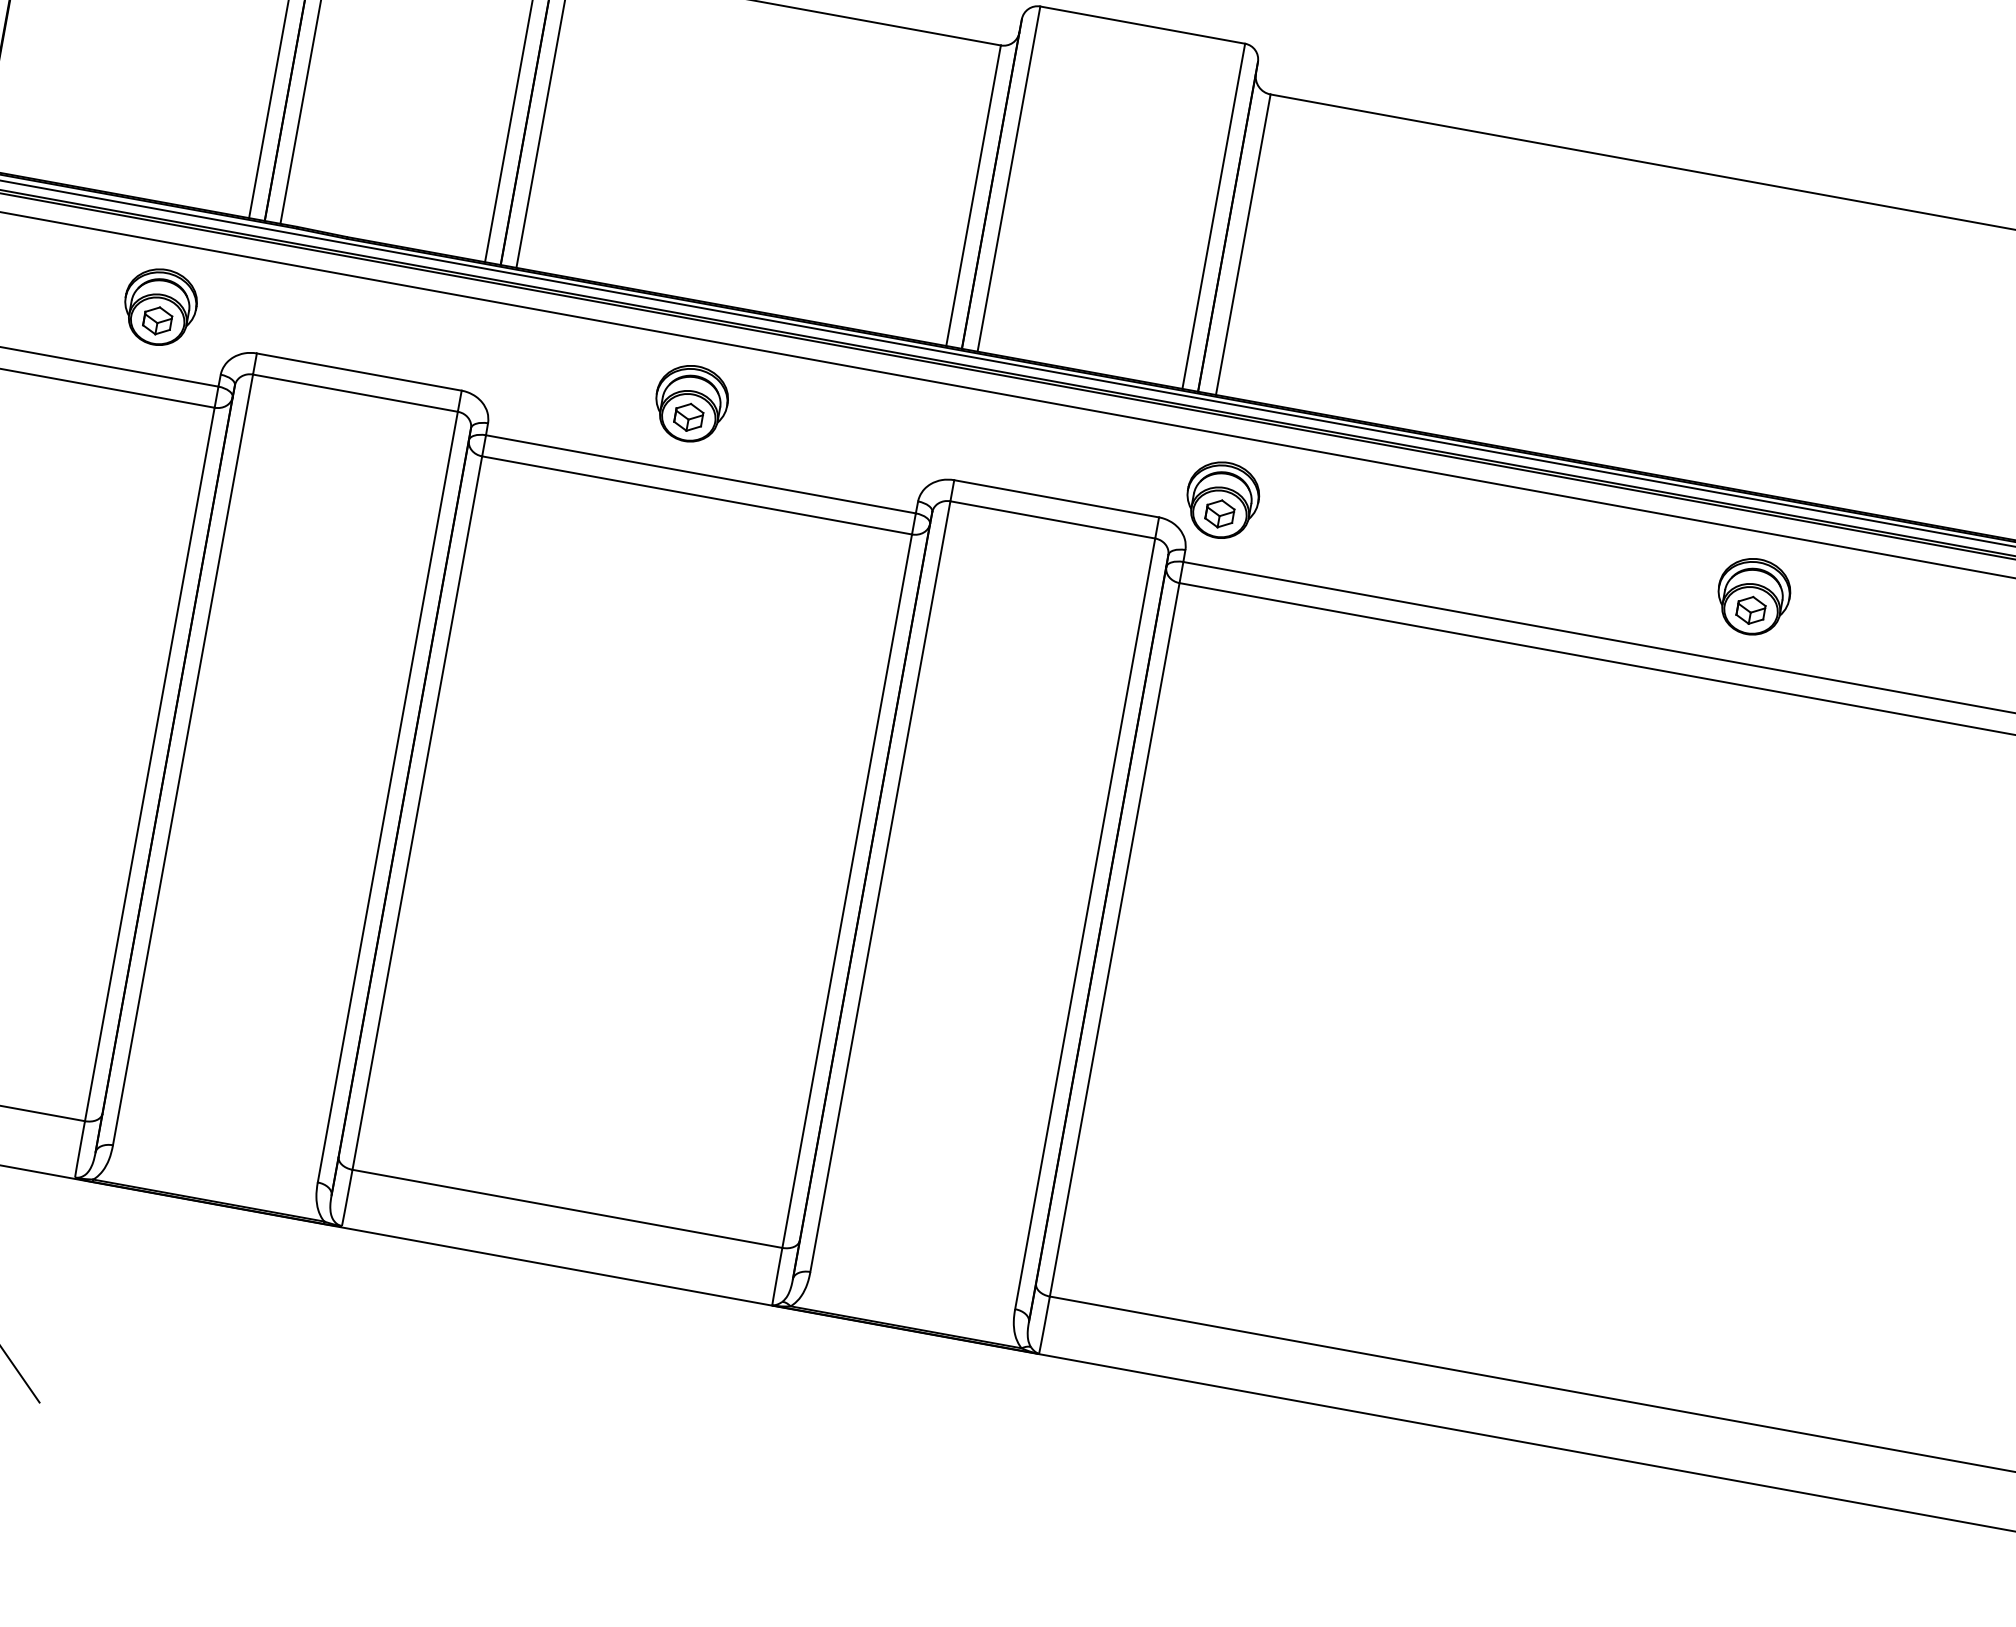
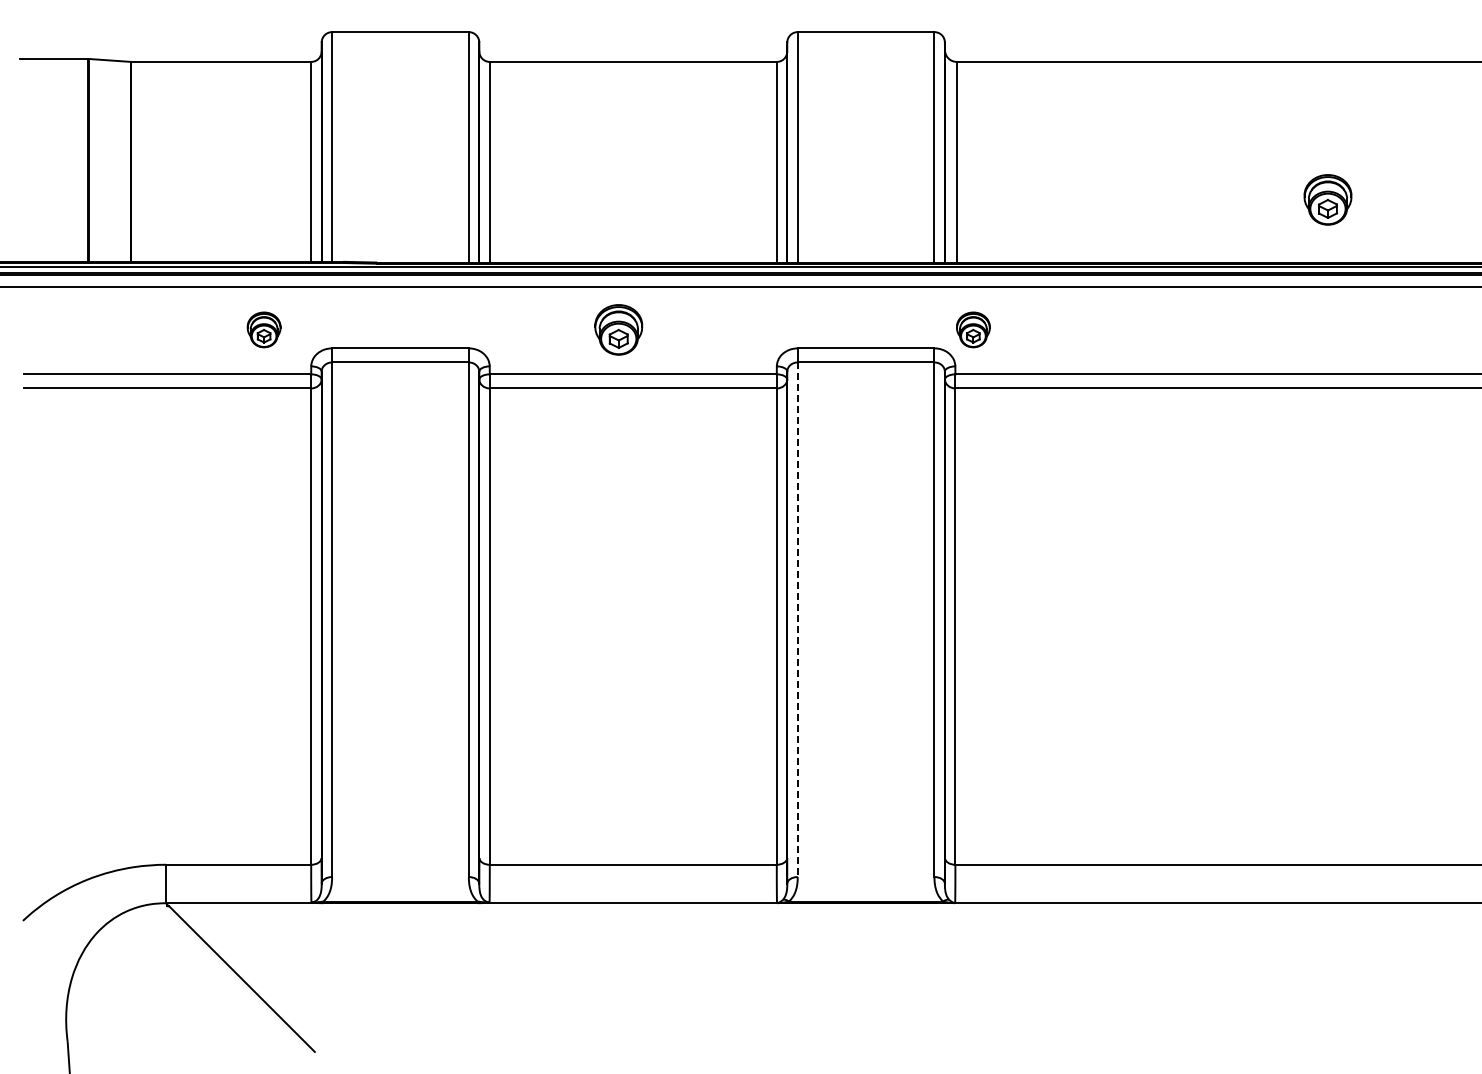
part: (159, 306) -> (263, 329), size x0.7
part: (1222, 499) -> (973, 329), size x0.7
part: (1752, 596) -> (1327, 199), moved
line: (879, 887) -> (797, 620), solid -> dashed

